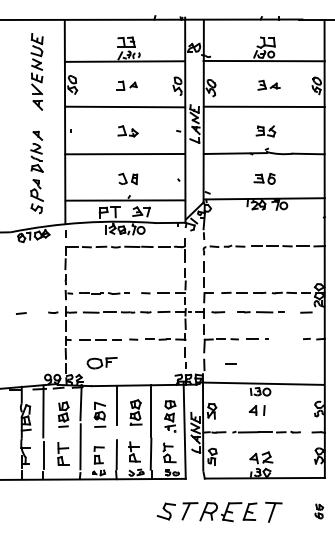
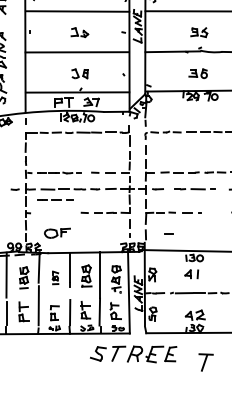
line: (100, 339) -> (56, 199), moved
part: (99, 414) -> (55, 277), size x0.6
part: (206, 512) -> (133, 354), moved

